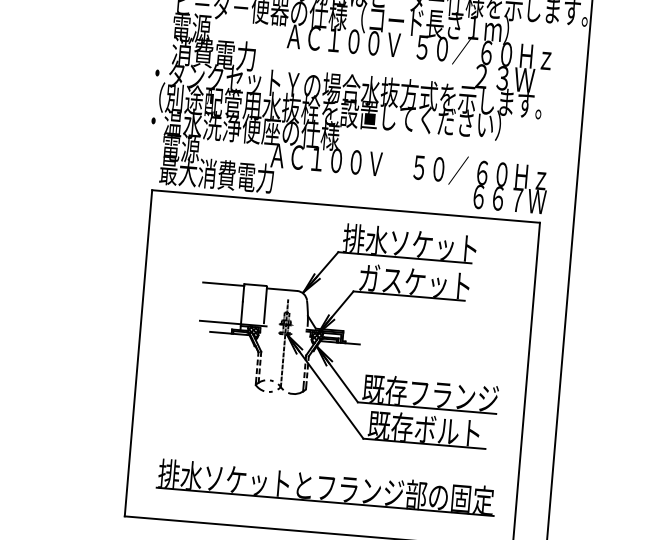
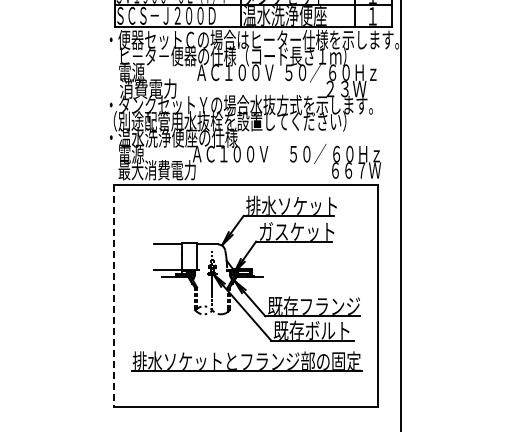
line: (138, 354) -> (114, 296), solid -> dashed
part: (325, 487) -> (246, 361), moved

